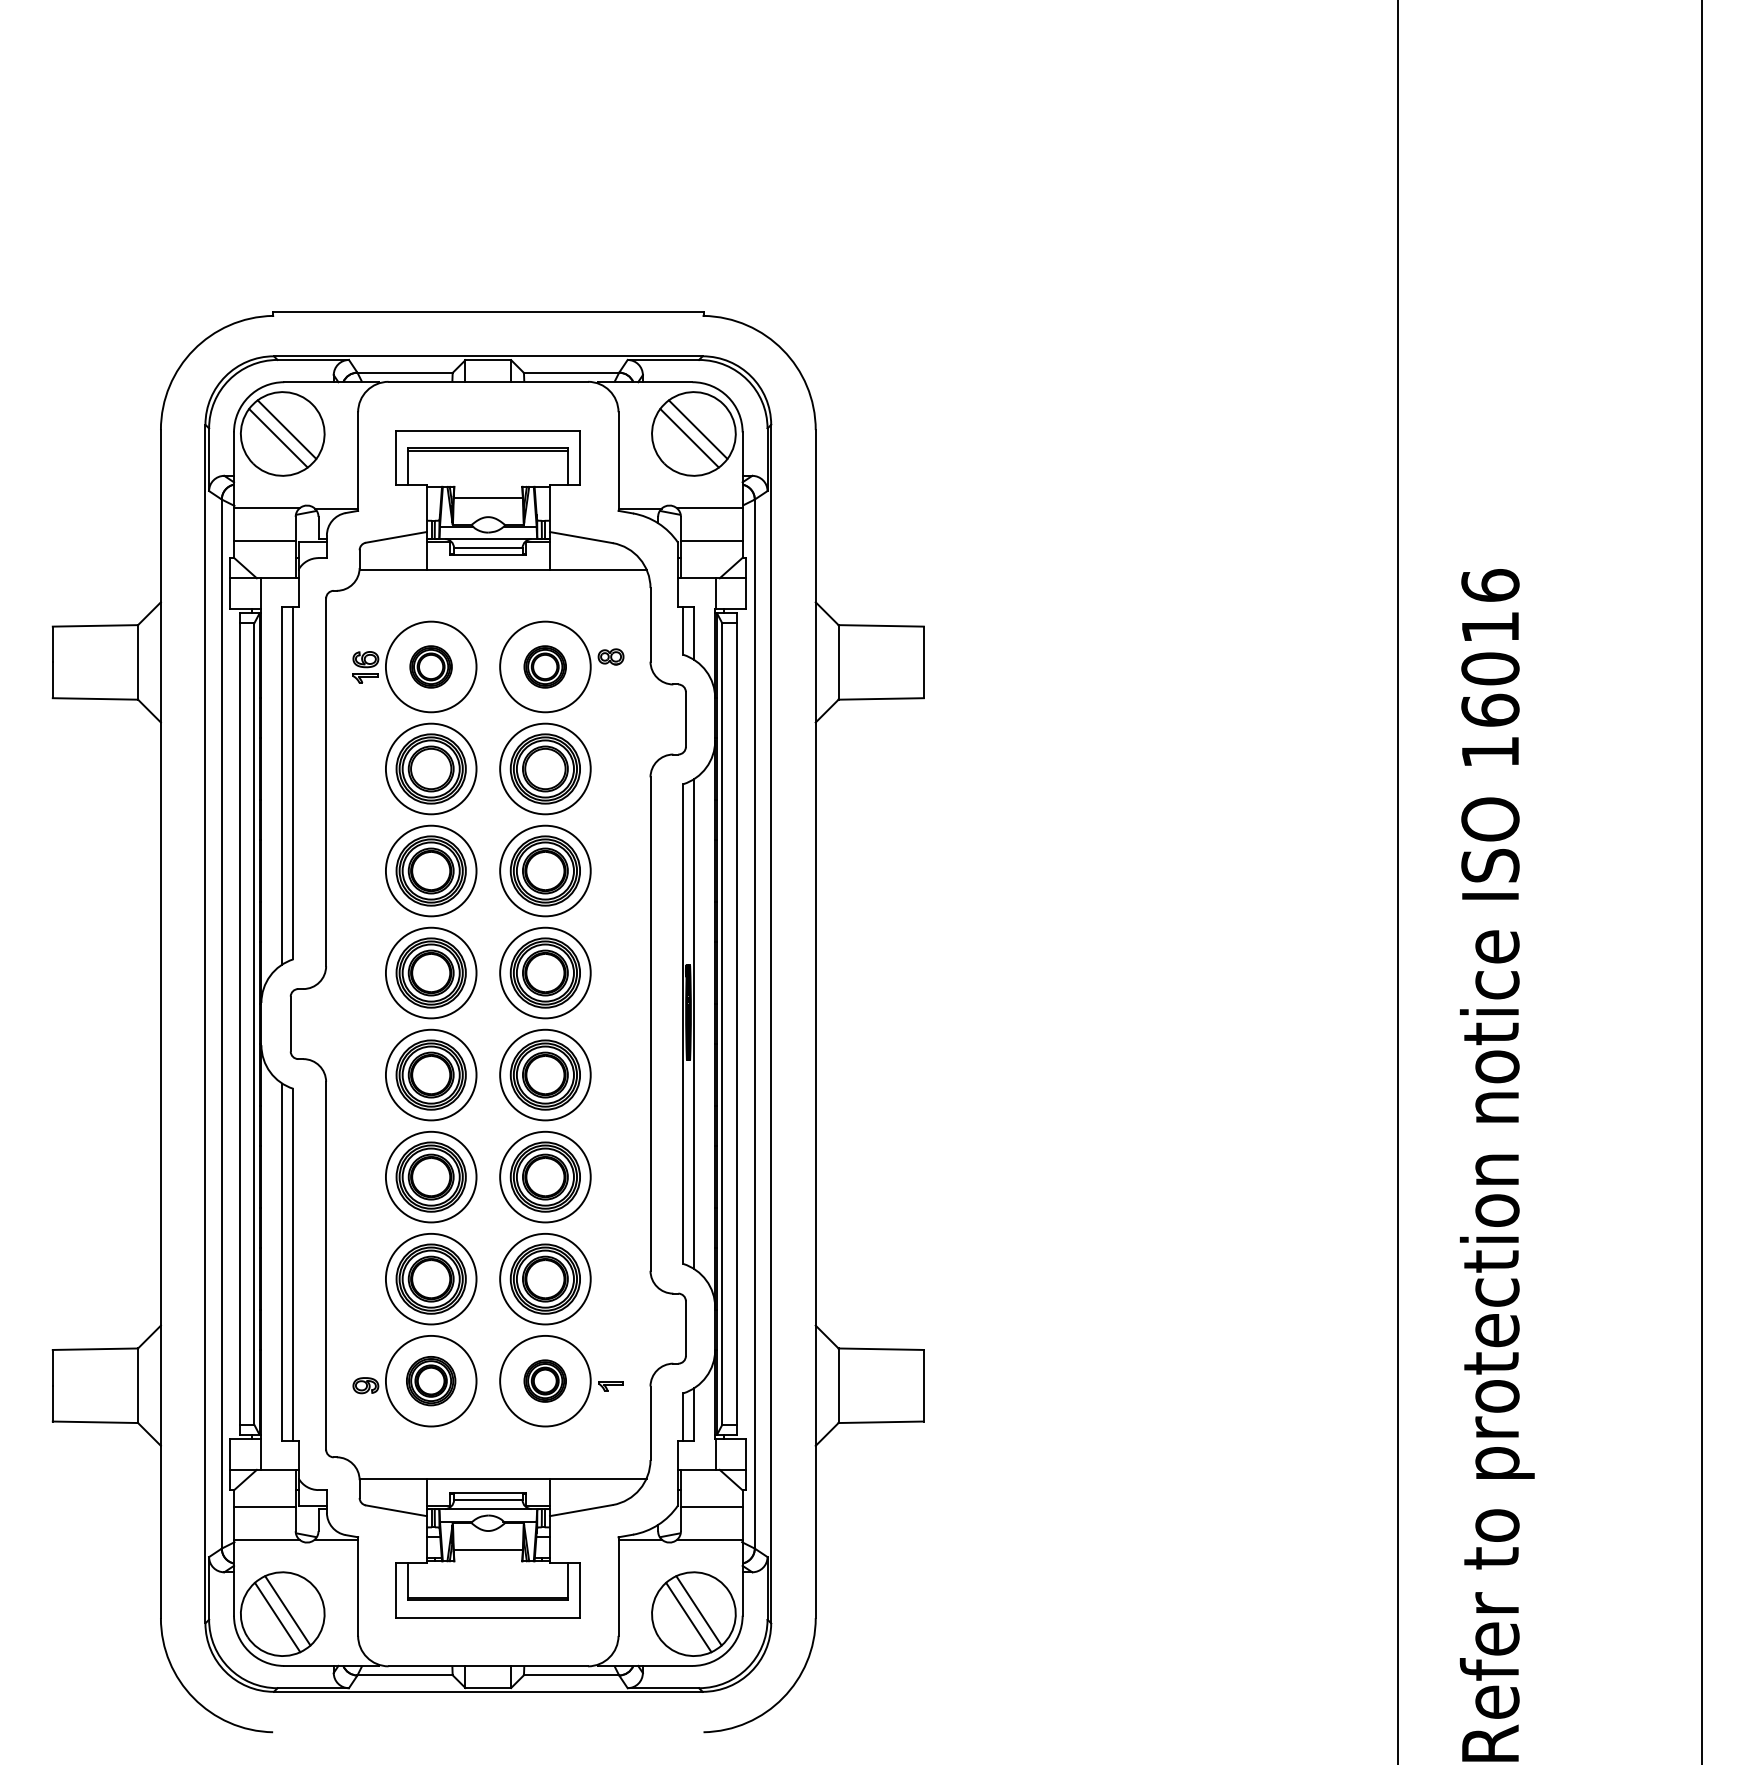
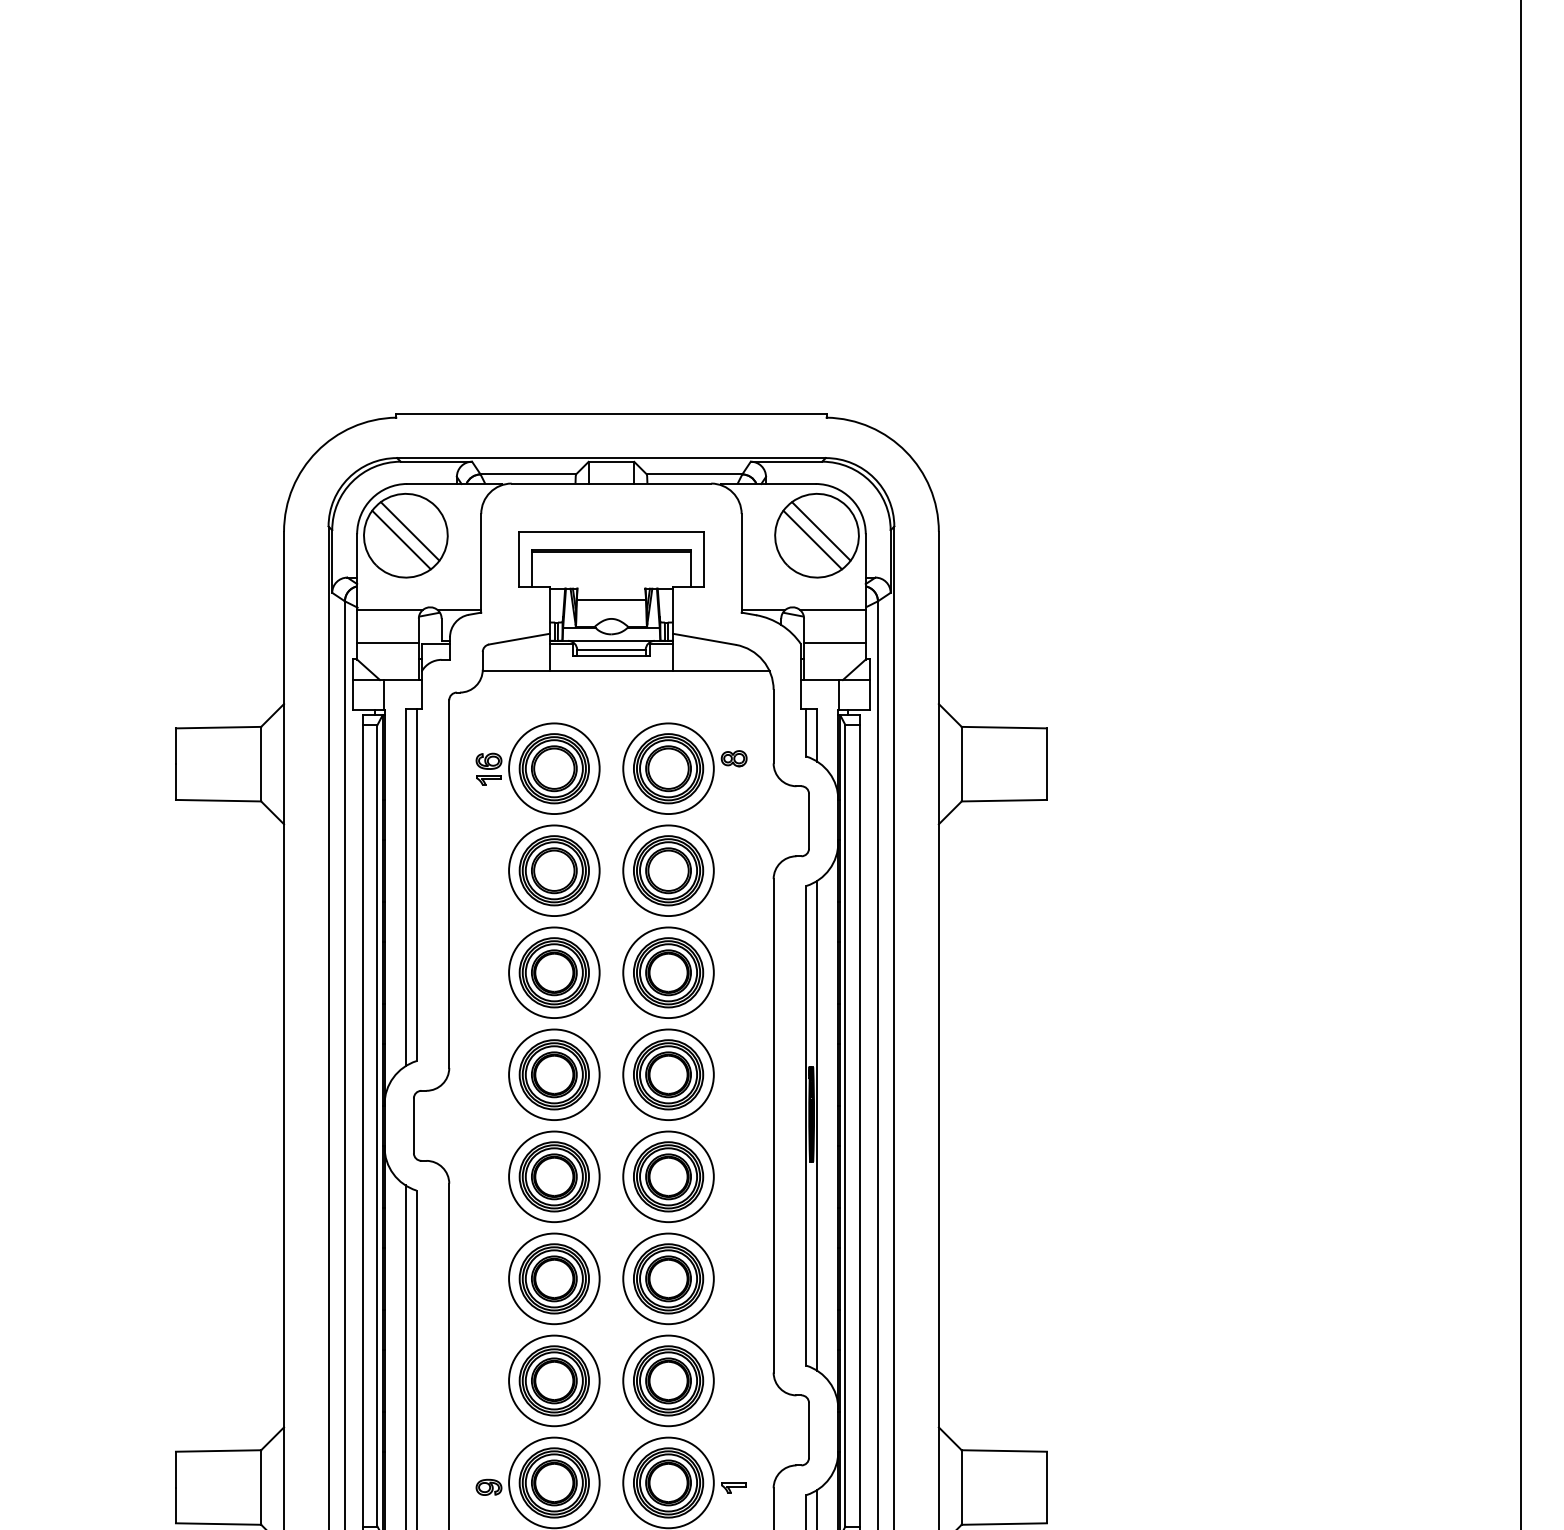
part: (430, 666) -> (553, 768), size x1.67
part: (544, 666) -> (667, 768), size x1.67
part: (430, 1380) -> (553, 1482), size x1.43
part: (544, 1380) -> (667, 1482), size x1.67

